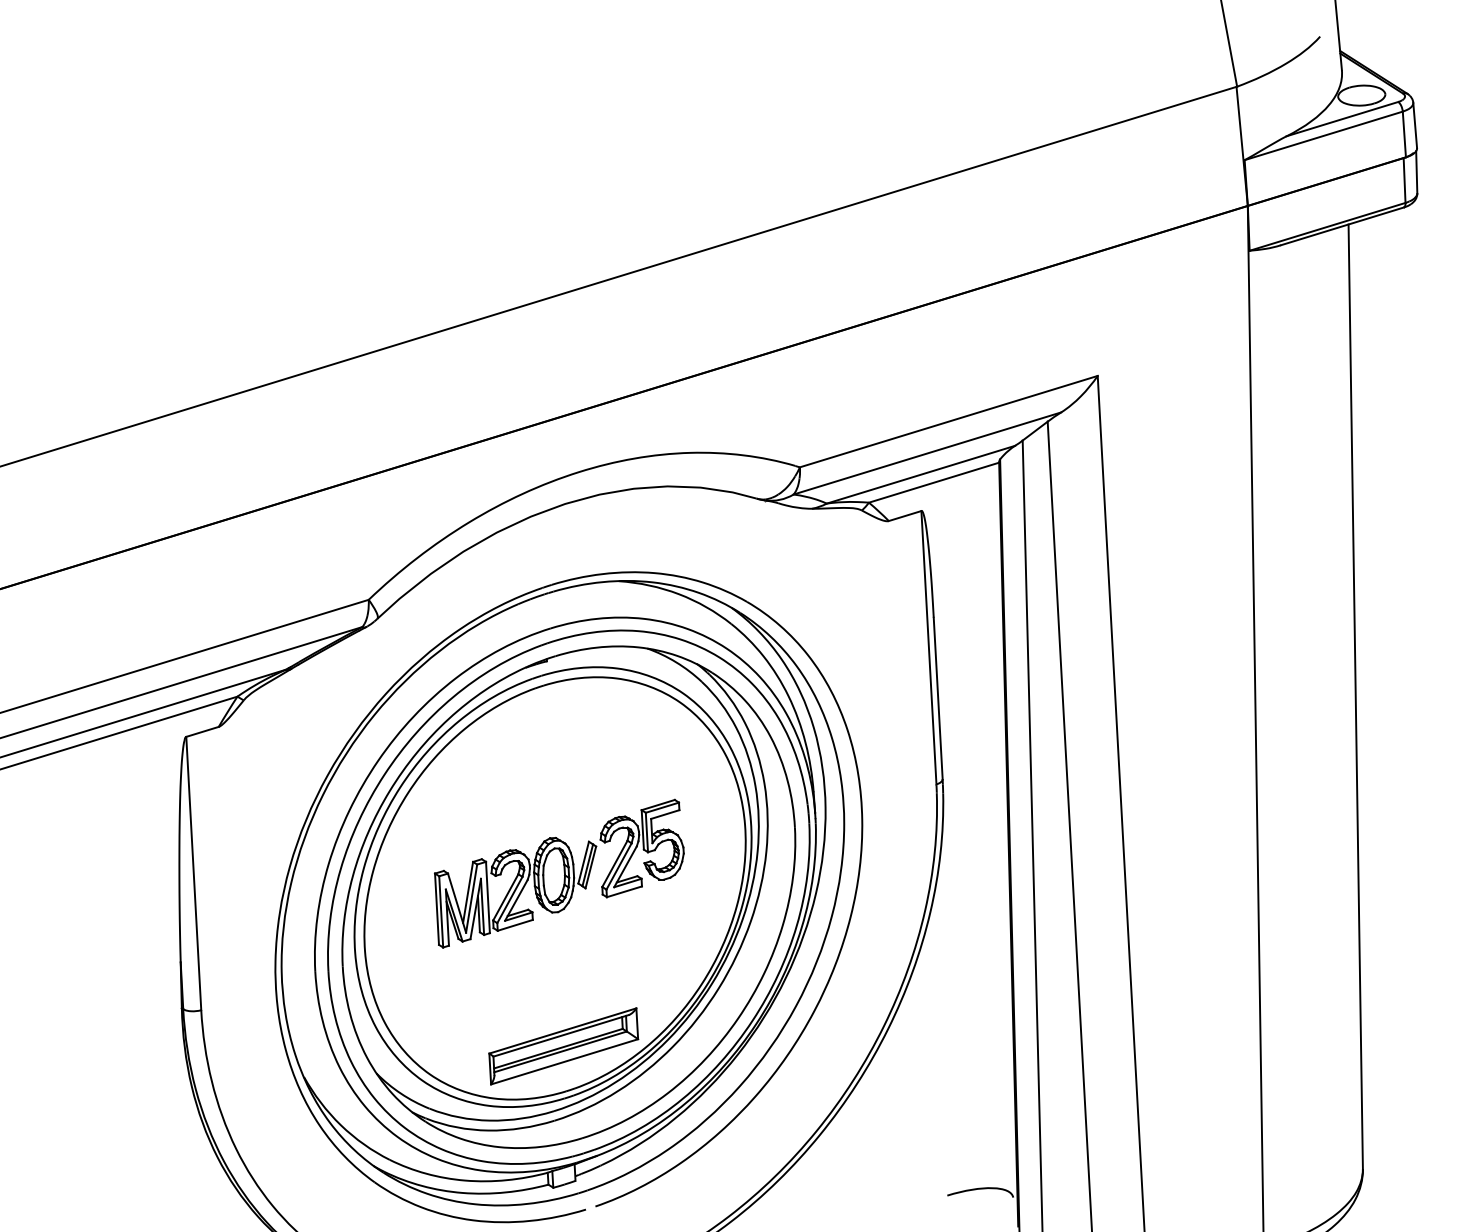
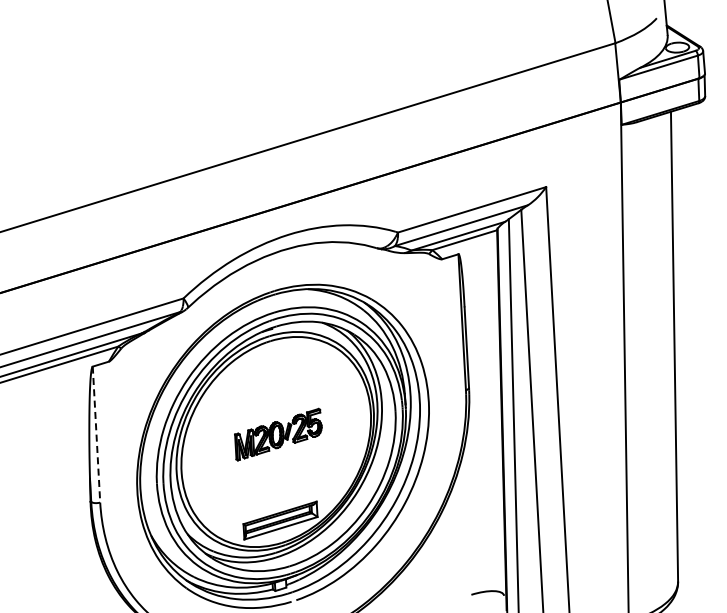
part: (559, 873) -> (278, 434), size x0.7
line: (193, 875) -> (96, 435), solid -> dashed

